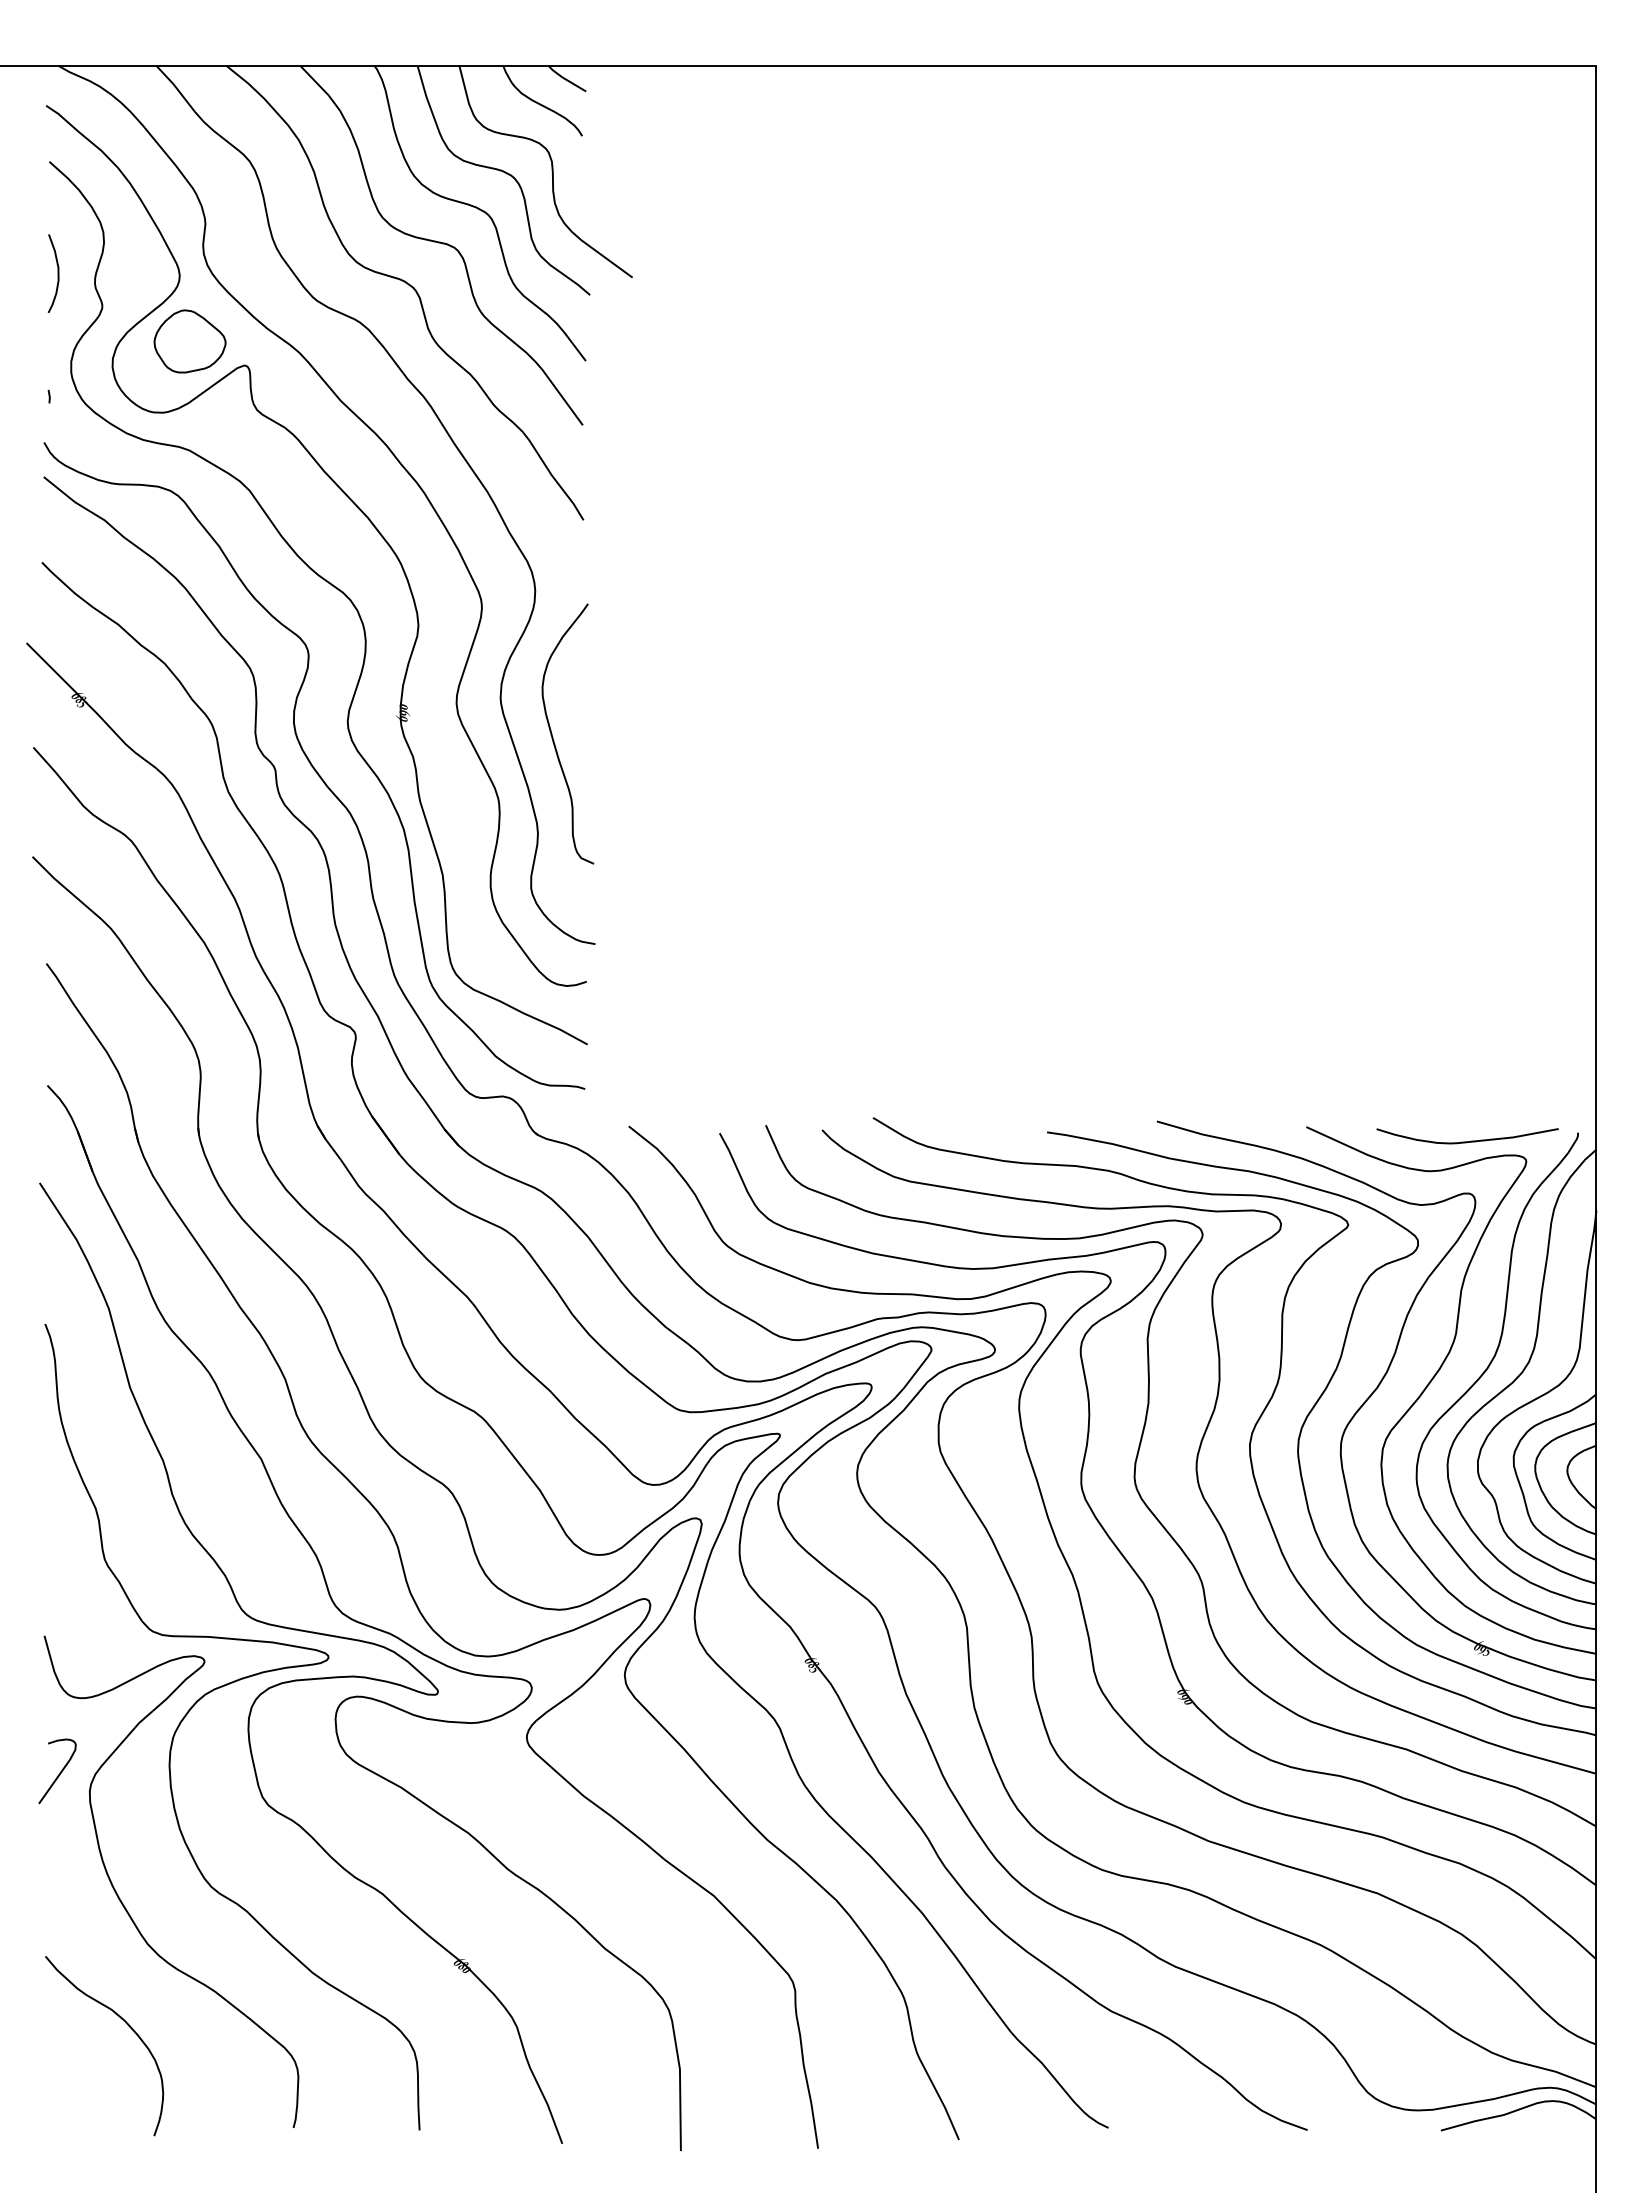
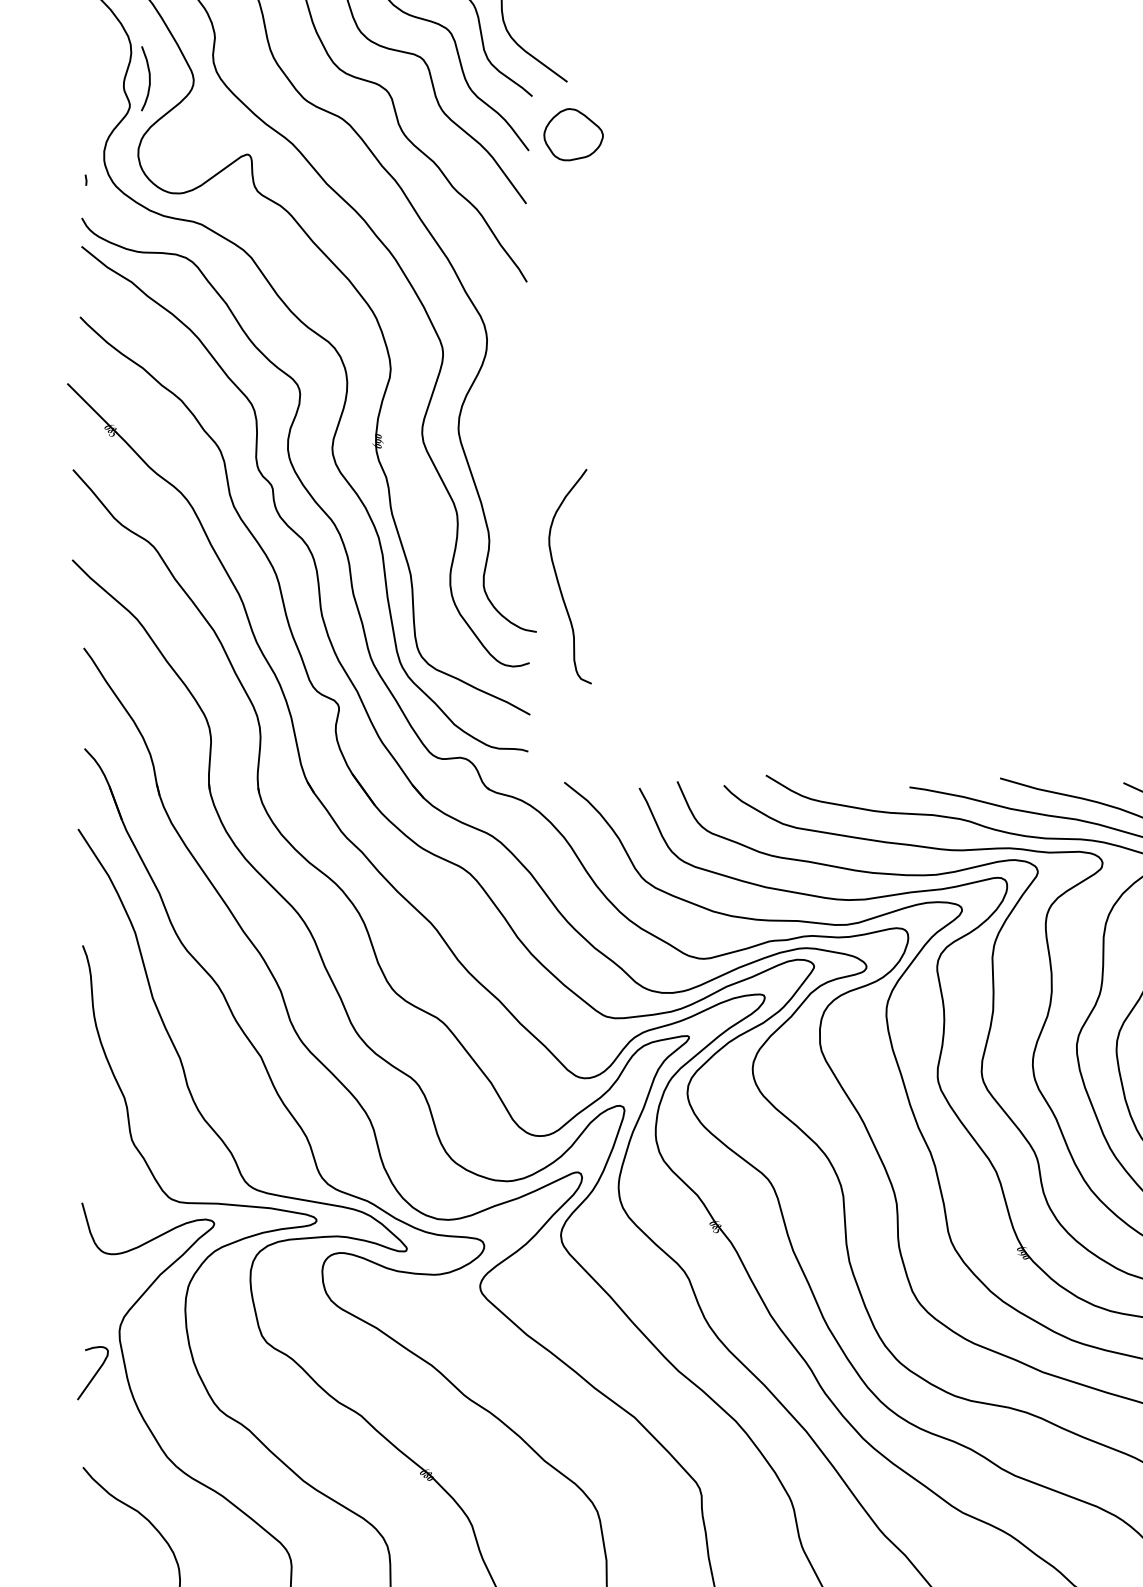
curve: (57, 273) -> (148, 78), moved
part: (189, 341) -> (573, 134), moved
curve: (553, 737) -> (558, 579), moved
curve: (59, 1772) -> (94, 1374), moved

